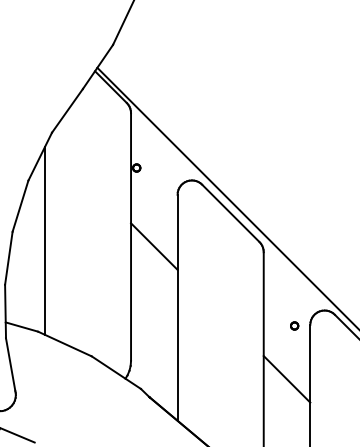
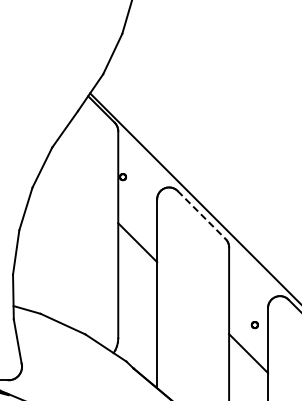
line: (230, 212) -> (201, 214), solid -> dashed
line: (45, 240) -> (46, 237), removed
part: (294, 326) -> (254, 325), moved

